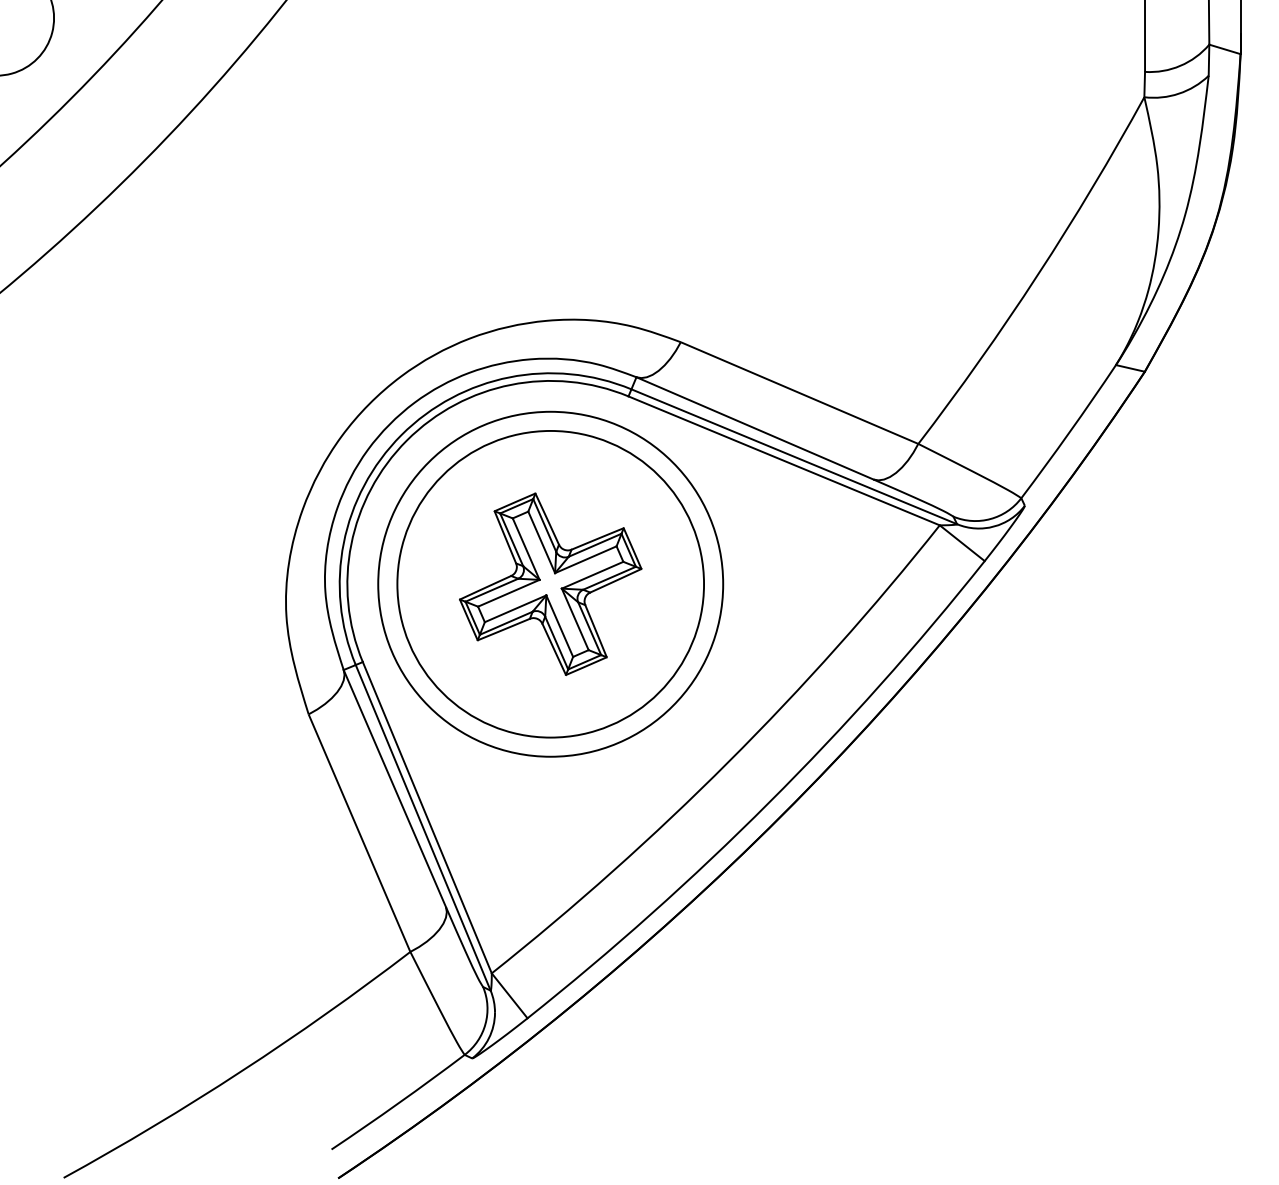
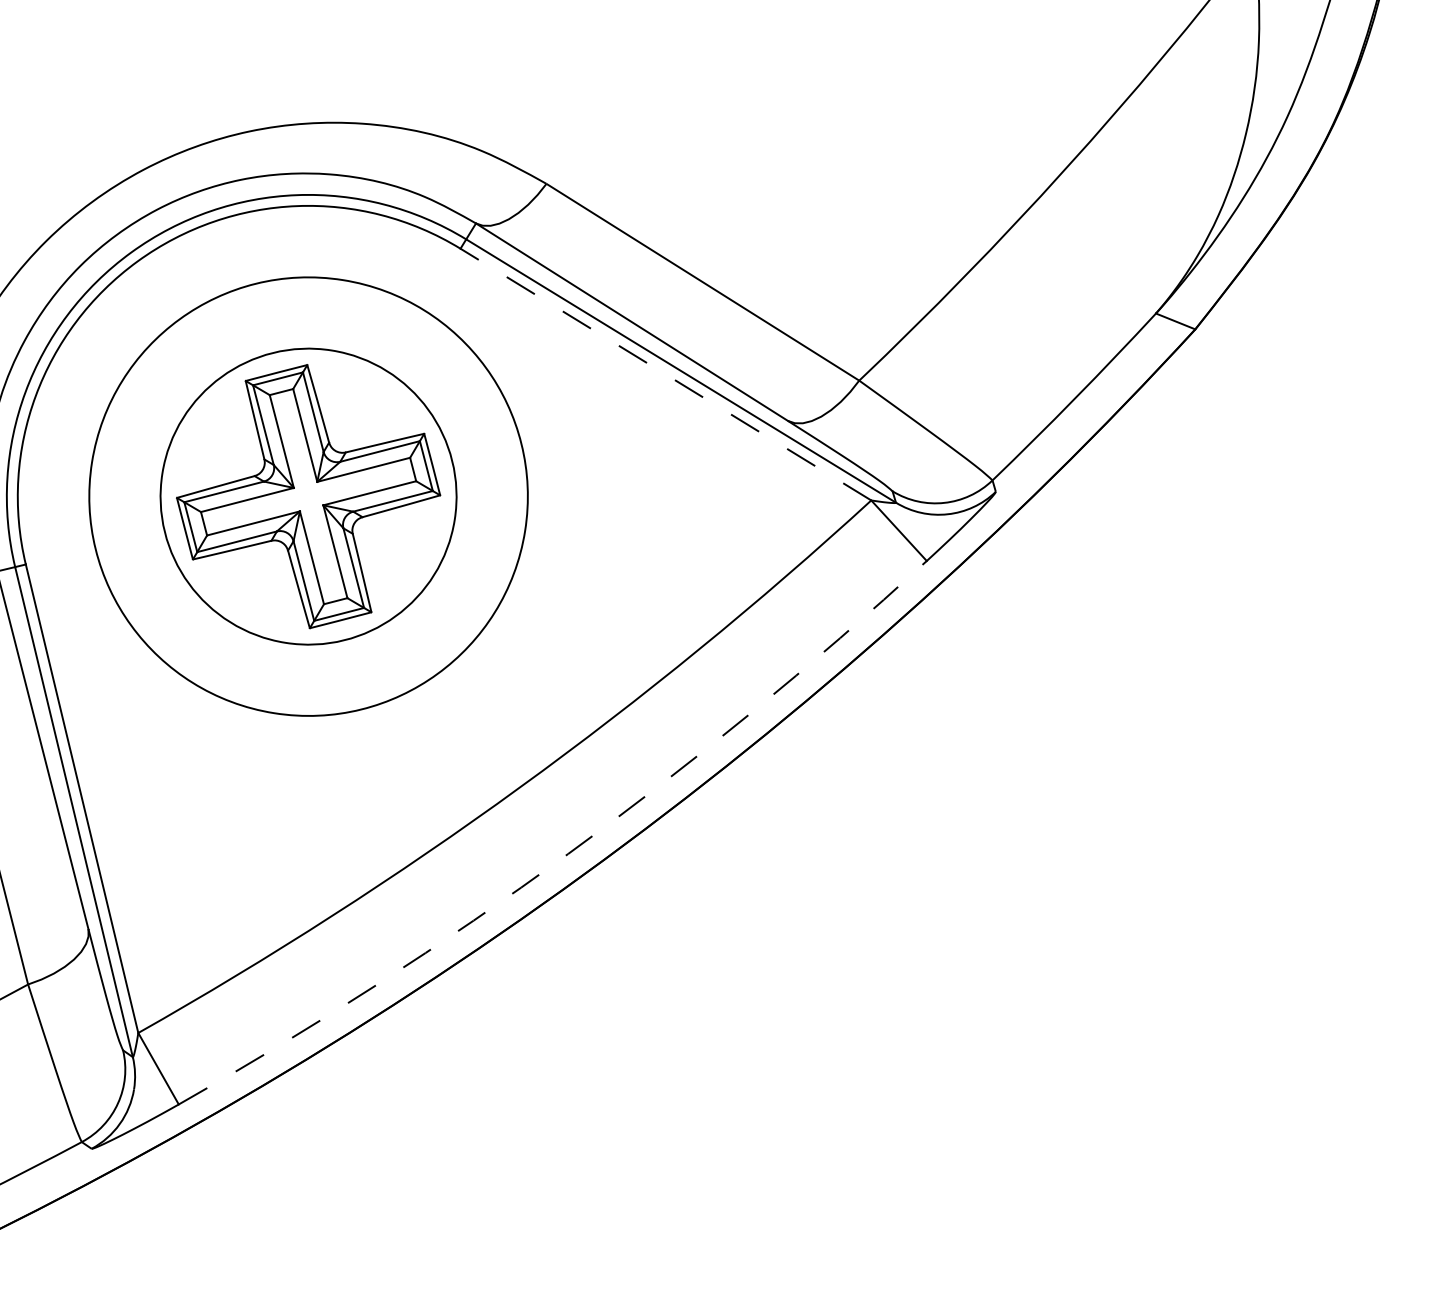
line: (783, 460) -> (665, 373), solid -> dashed
circle: (550, 583) -> (308, 495), size x0.6
arc: (769, 802) -> (568, 853), solid -> dashed

